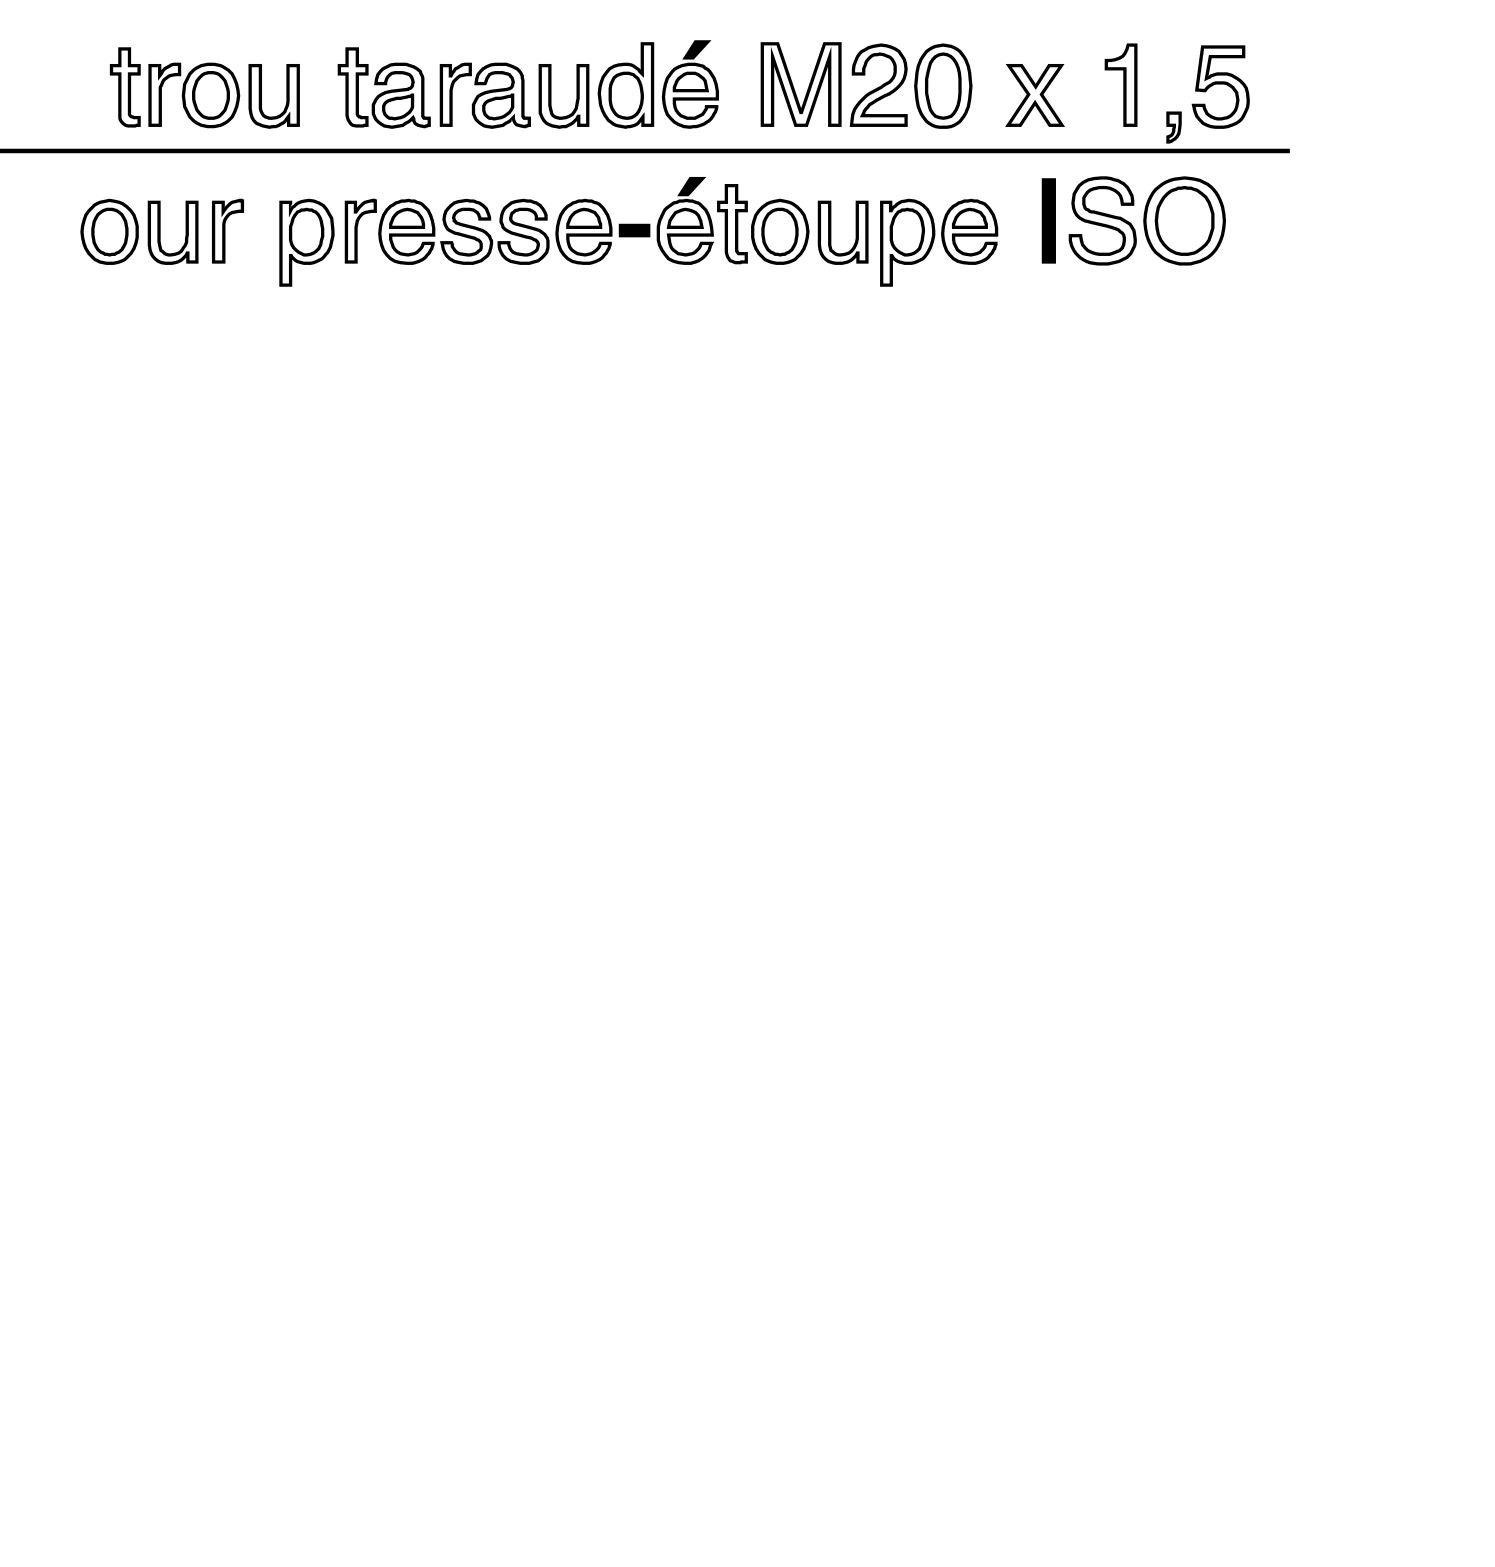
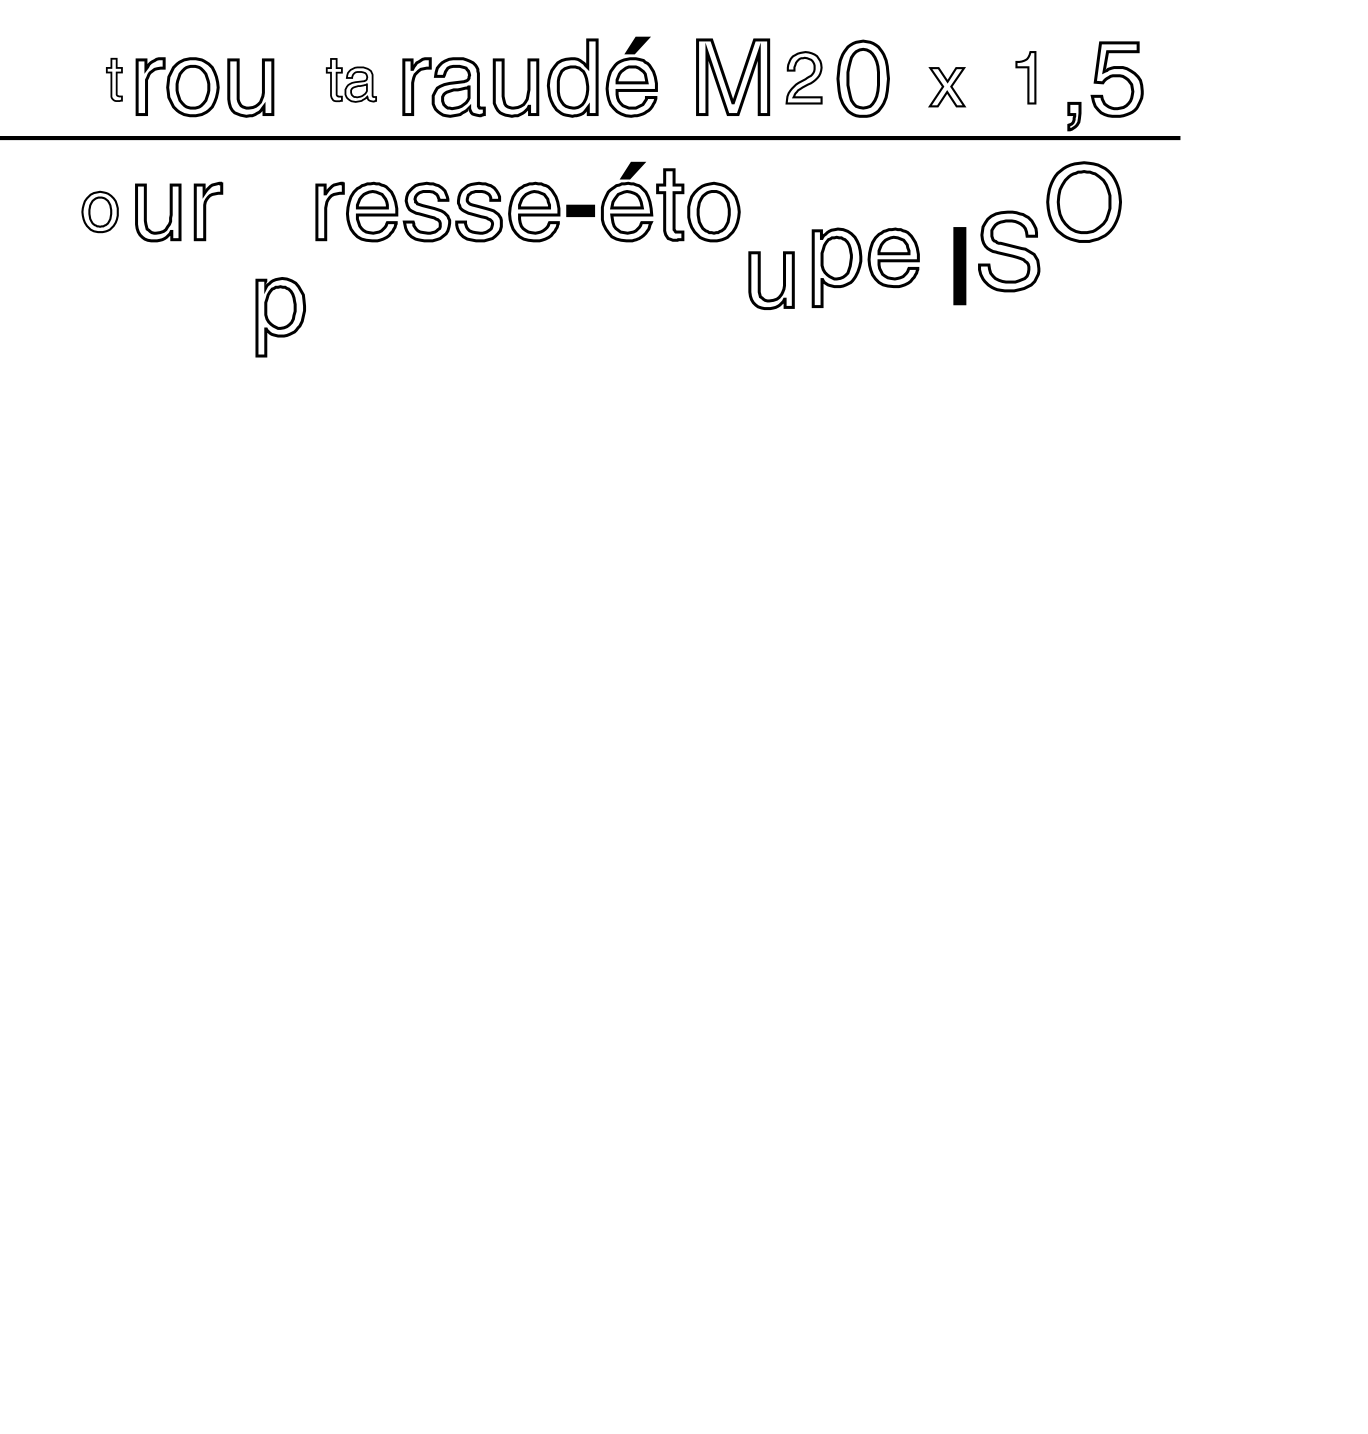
part: (878, 84) -> (803, 77), size x0.7
part: (1120, 84) -> (1025, 77), size x0.7
part: (124, 87) -> (113, 79), size x0.6
part: (383, 87) -> (350, 79), size x0.6
part: (1034, 95) -> (946, 87), size x0.7
part: (1048, 220) -> (959, 265), moved
part: (1102, 220) -> (1008, 251), moved
part: (109, 231) -> (100, 211), size x0.7
part: (831, 232) -> (760, 280), moved
part: (306, 242) -> (280, 317), moved
part: (939, 242) -> (866, 267), moved

